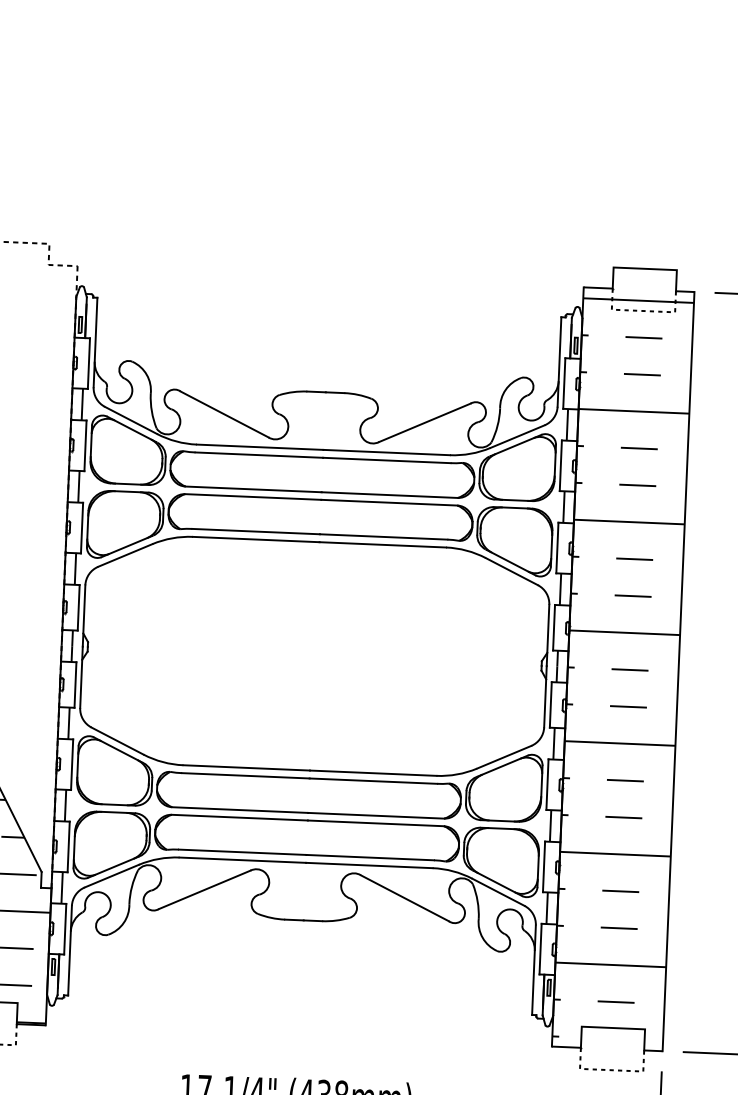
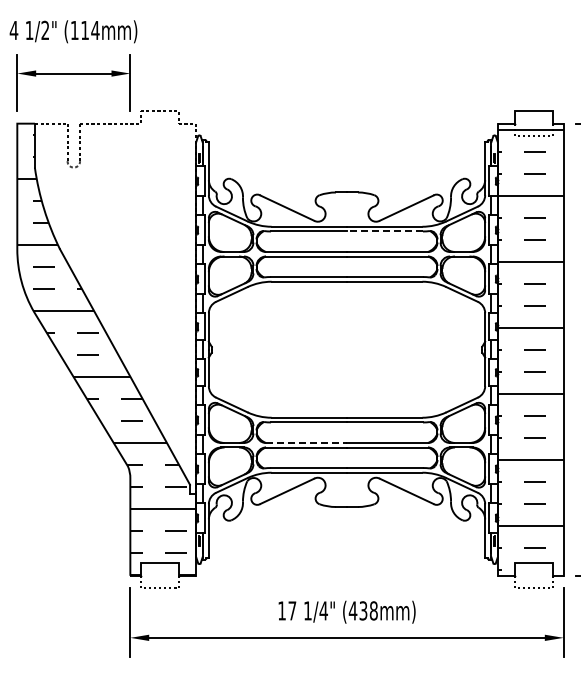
line: (387, 460) -> (385, 231), solid -> dashed
line: (240, 809) -> (306, 442), solid -> dashed

